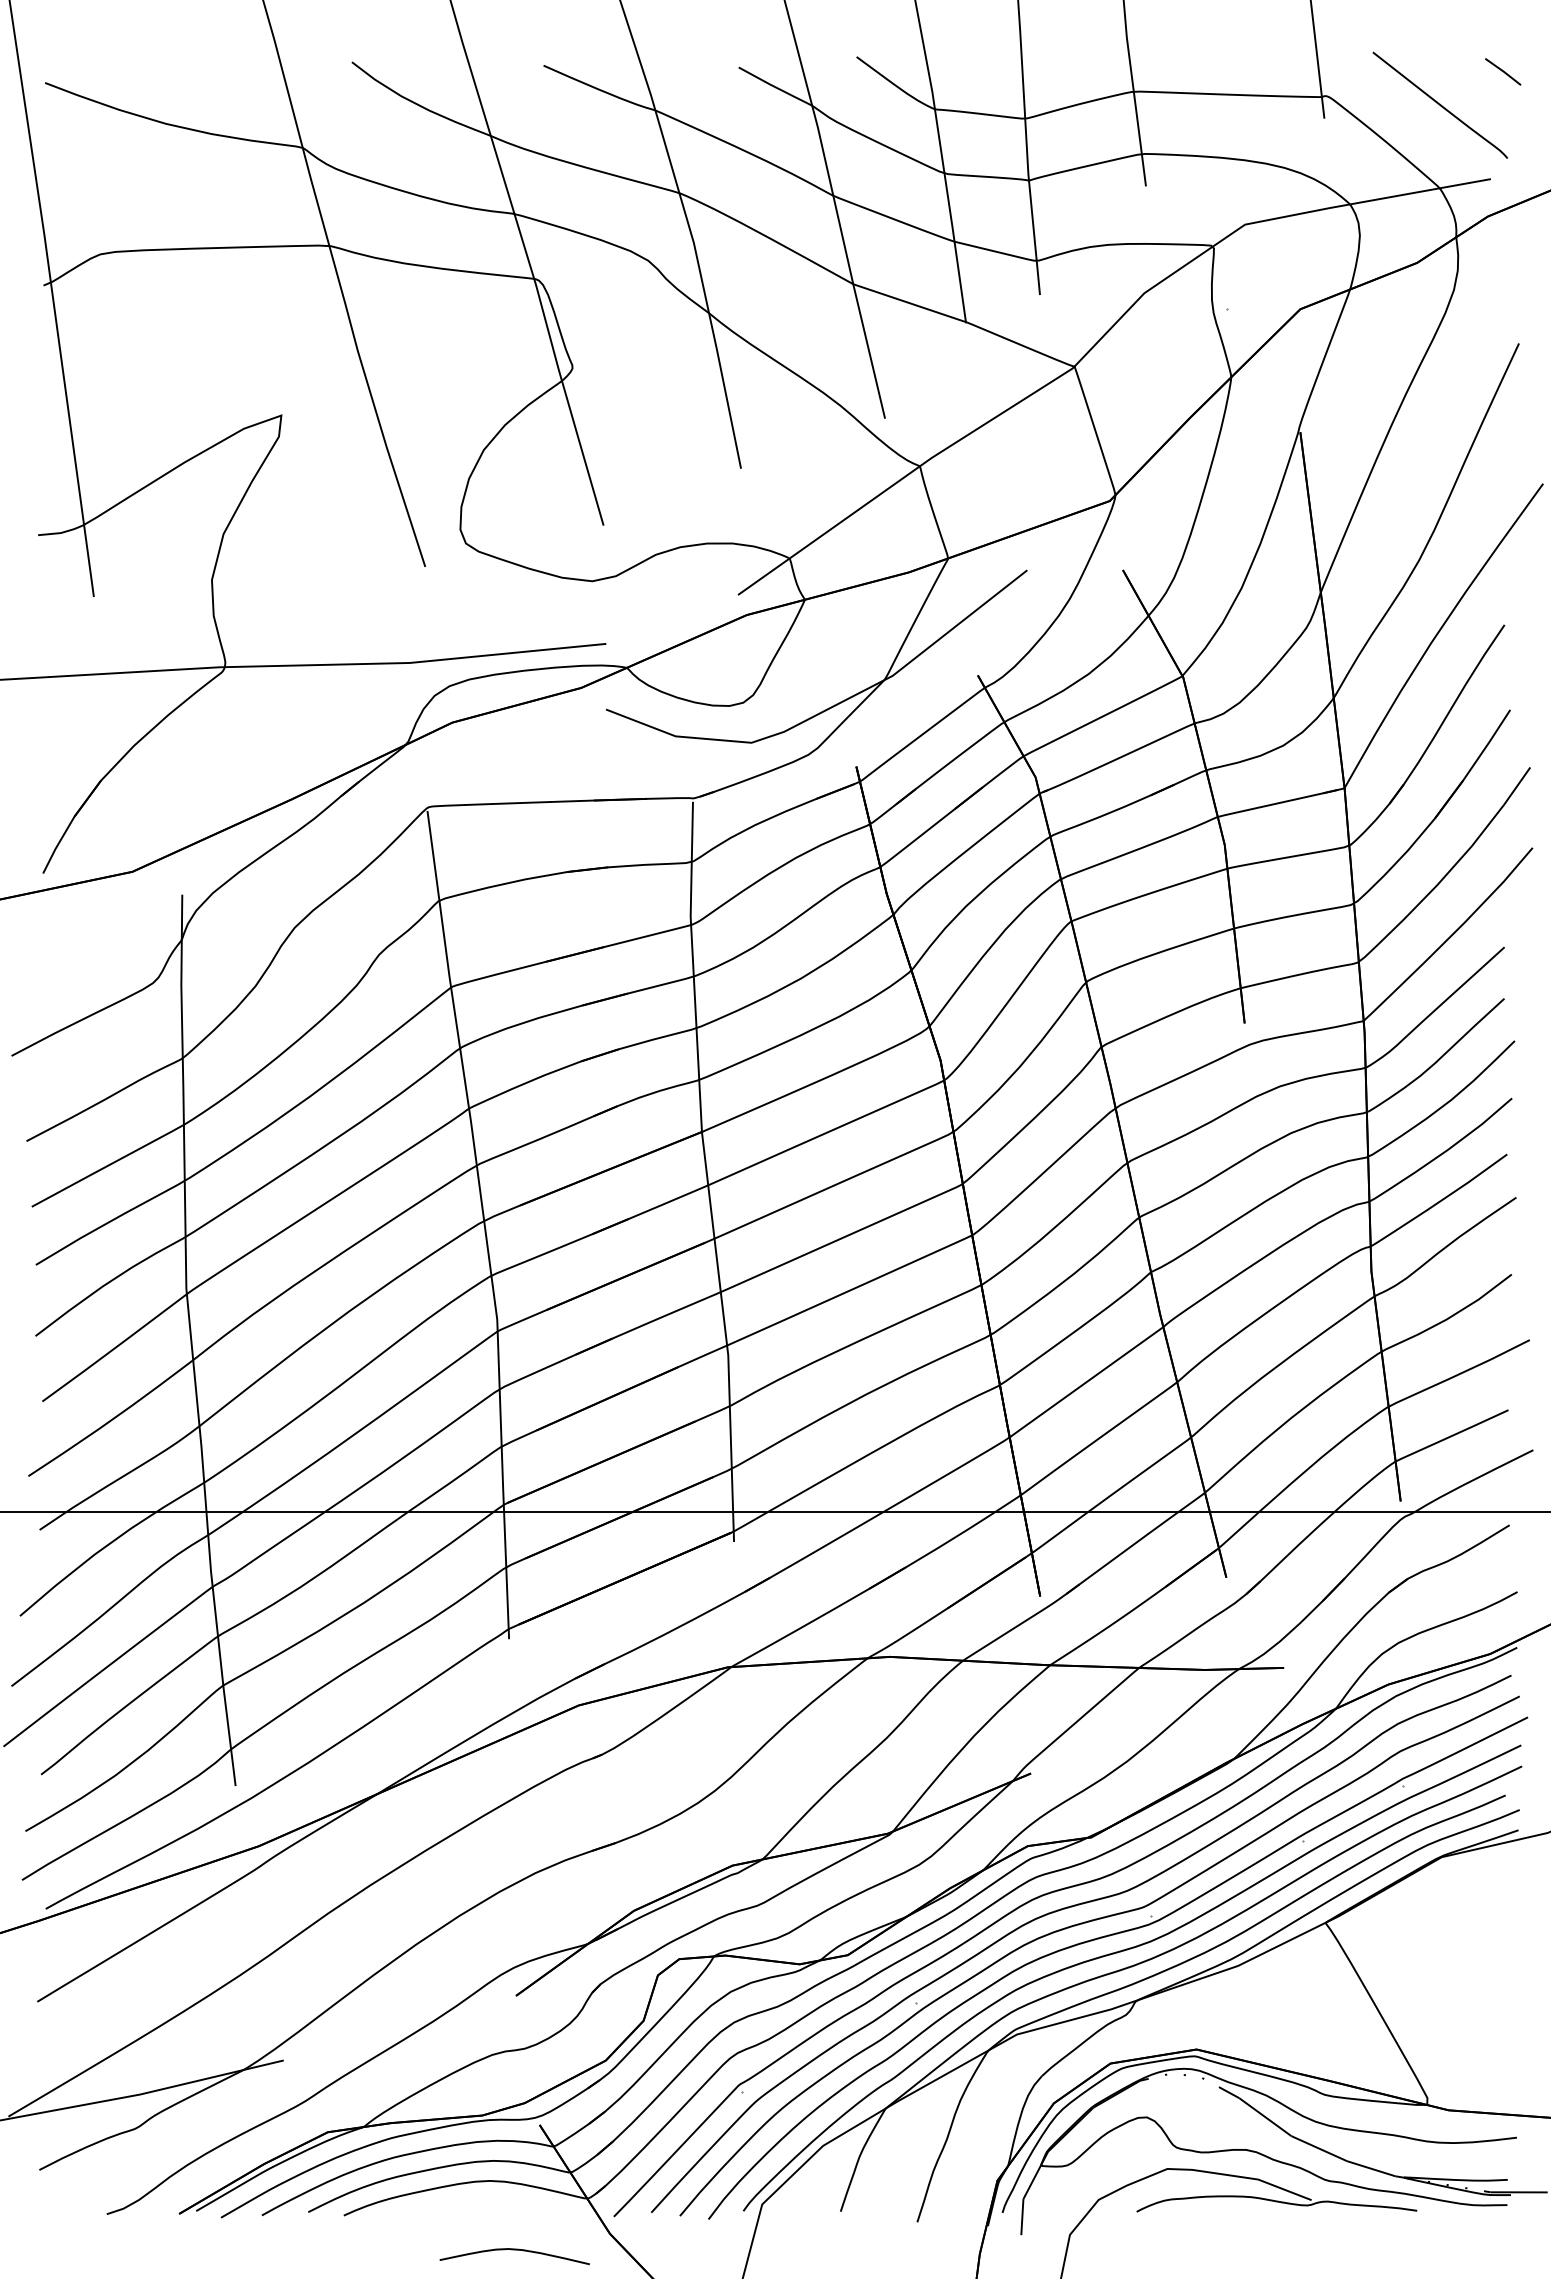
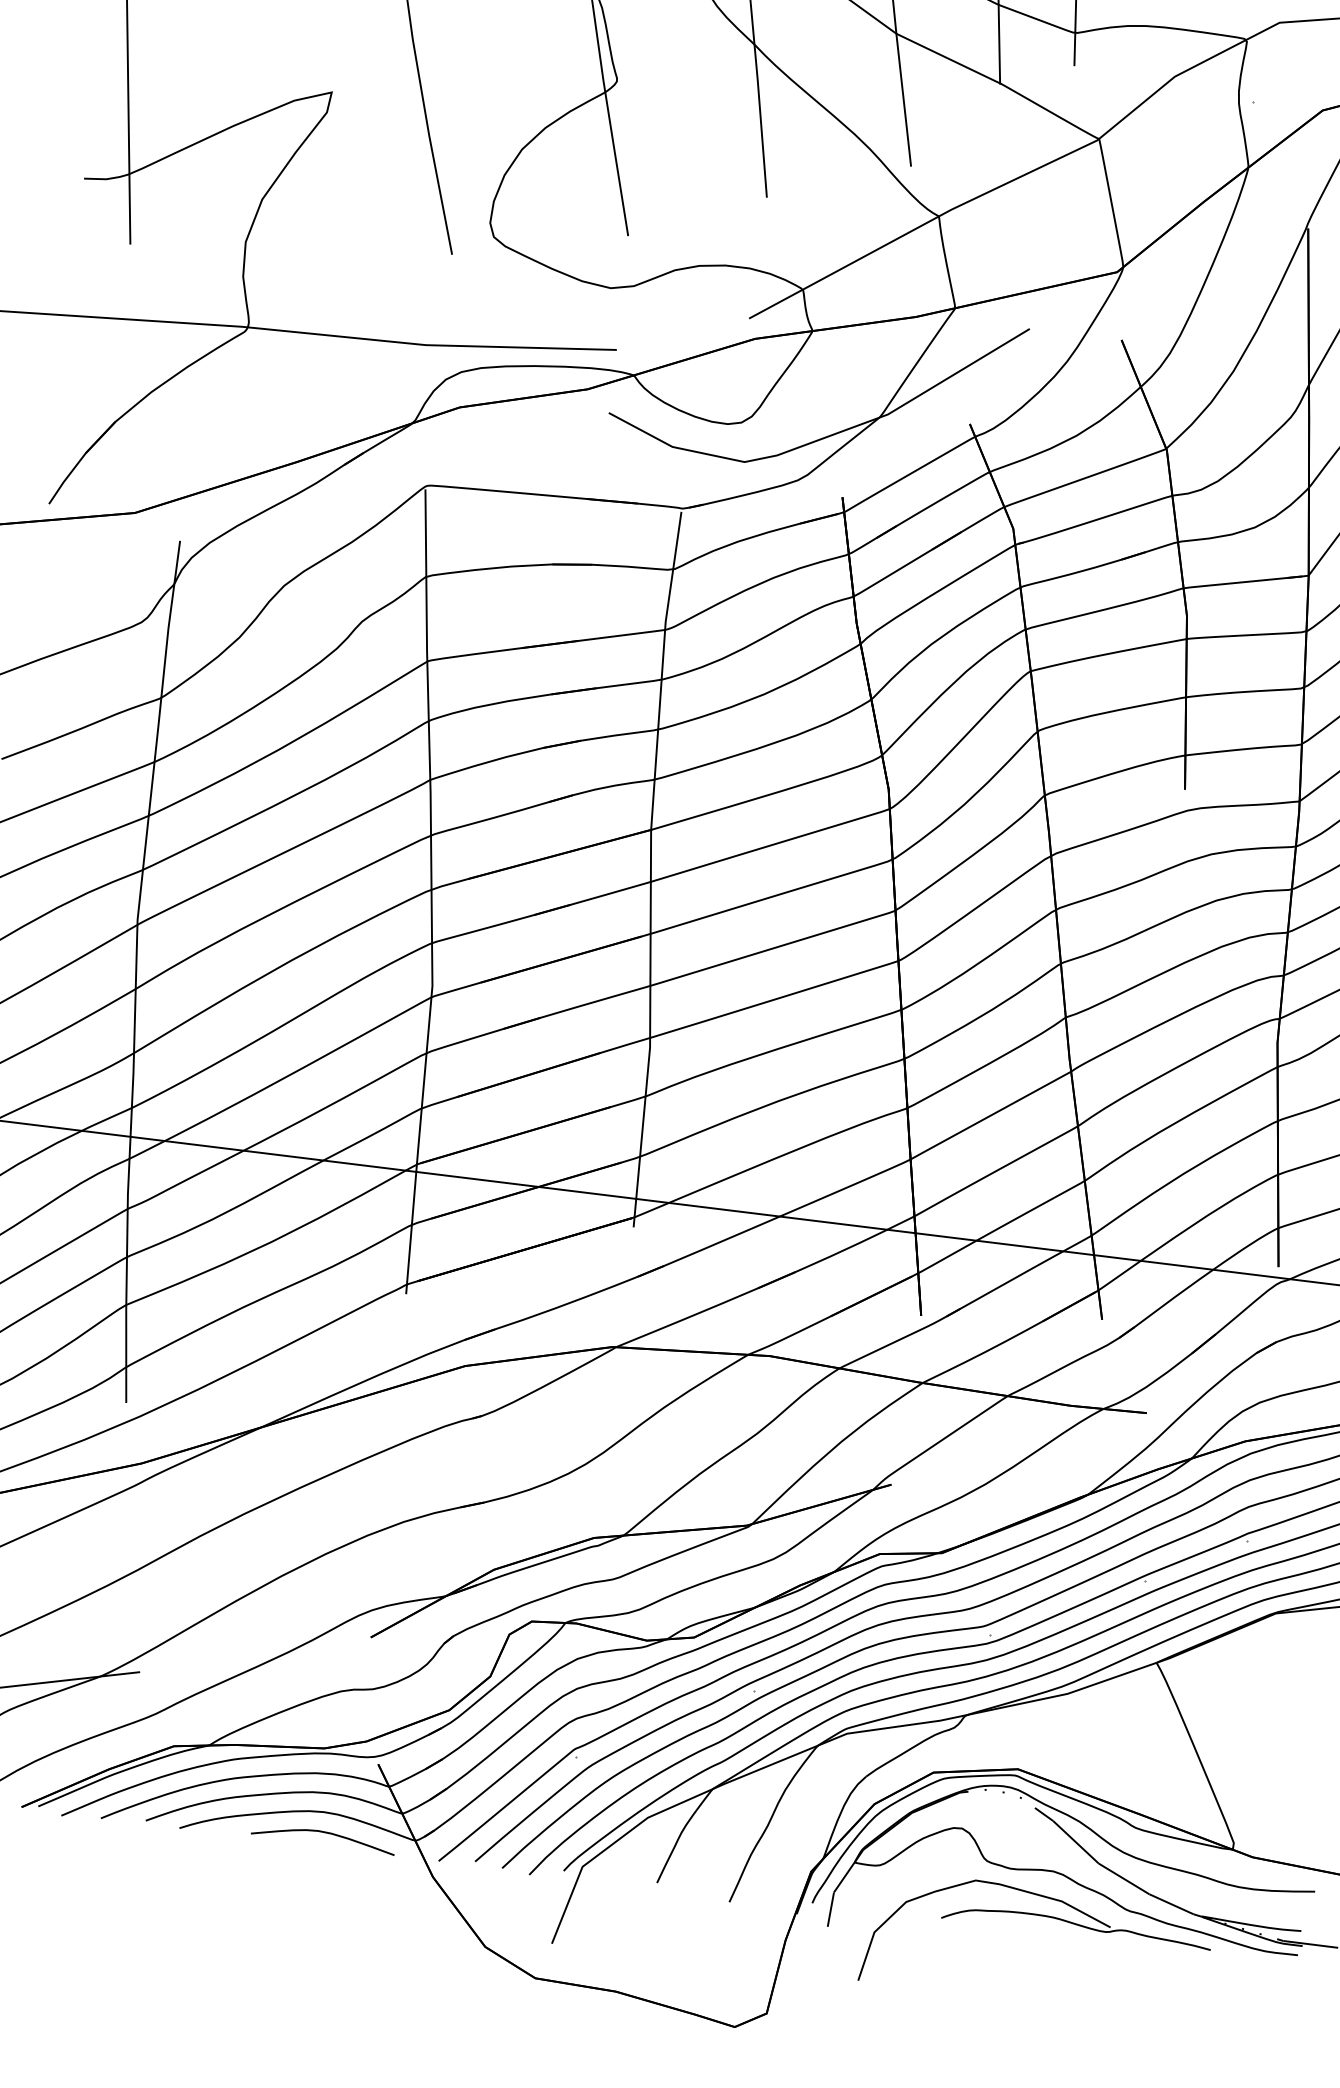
curve: (514, 2250) -> (323, 1833), moved

